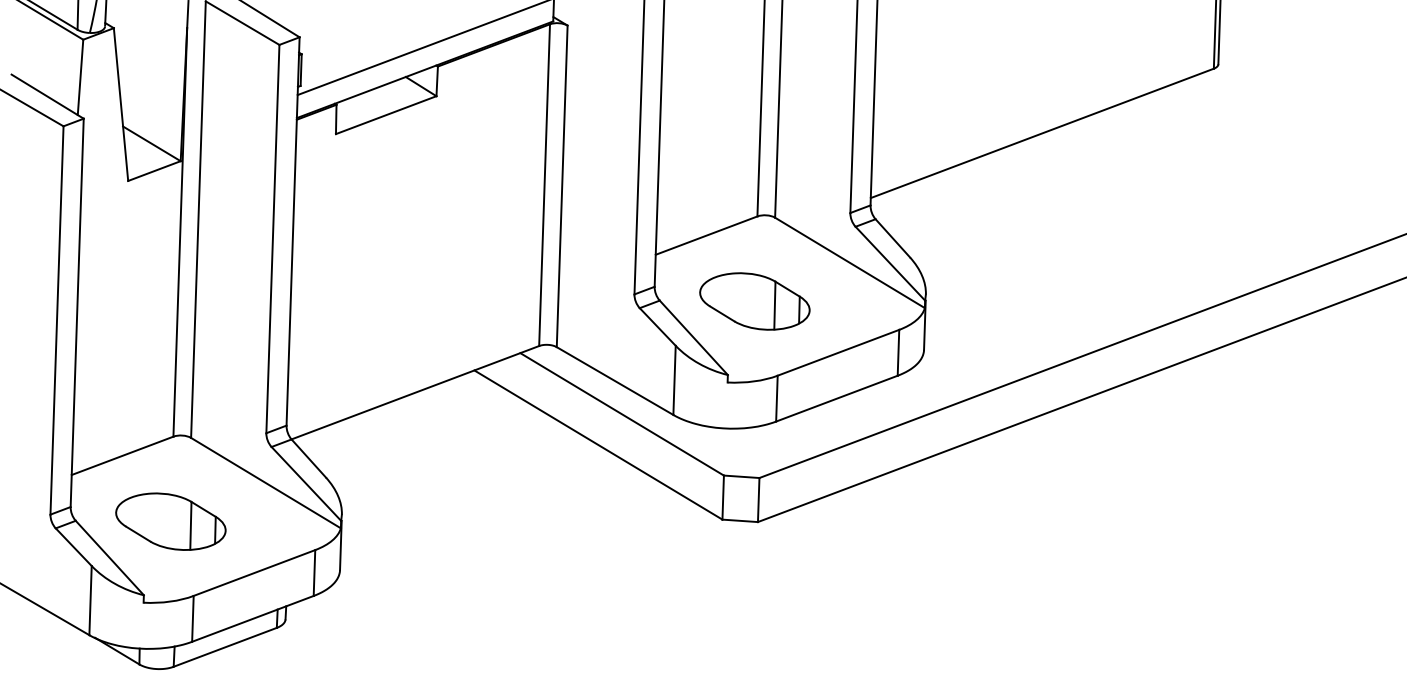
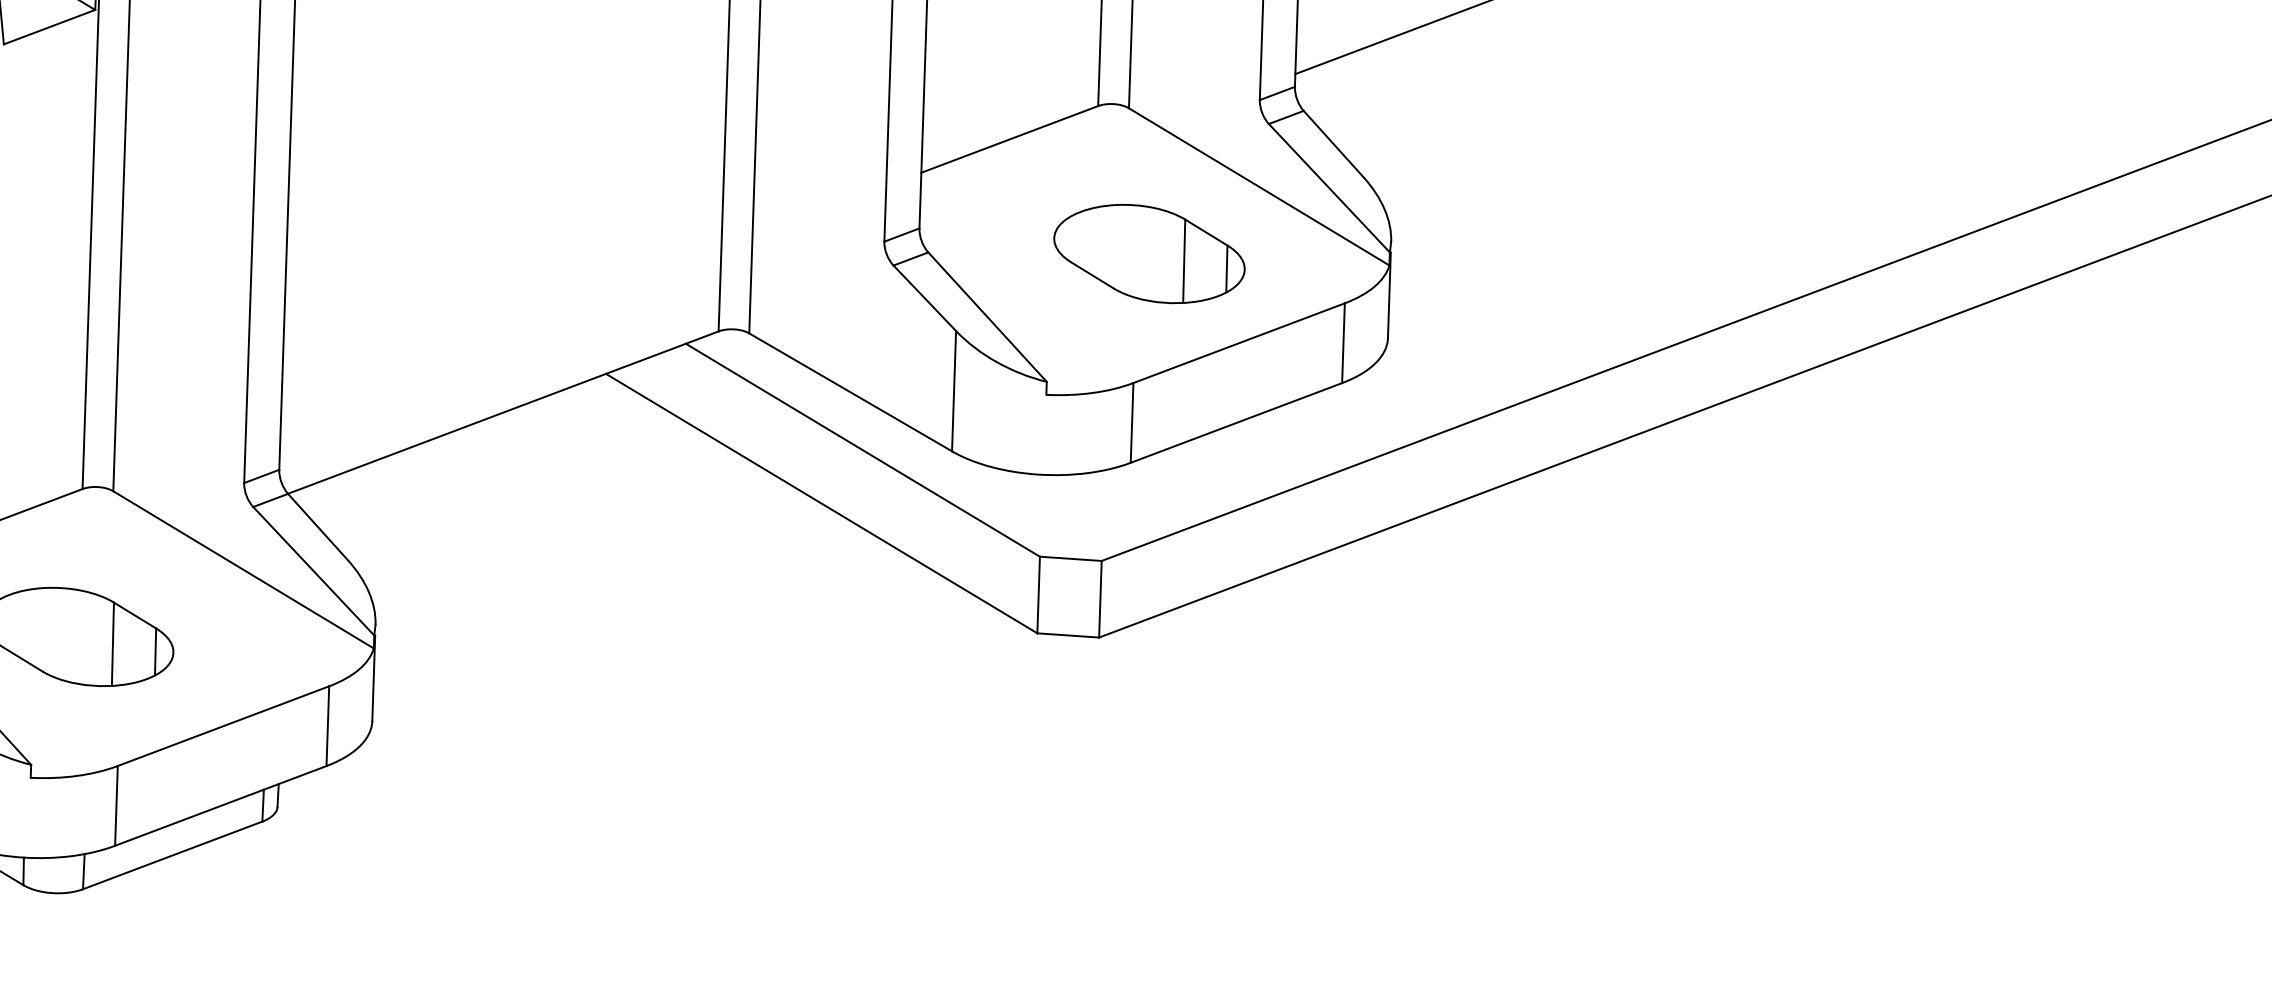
part: (754, 301) -> (1148, 253), moved

